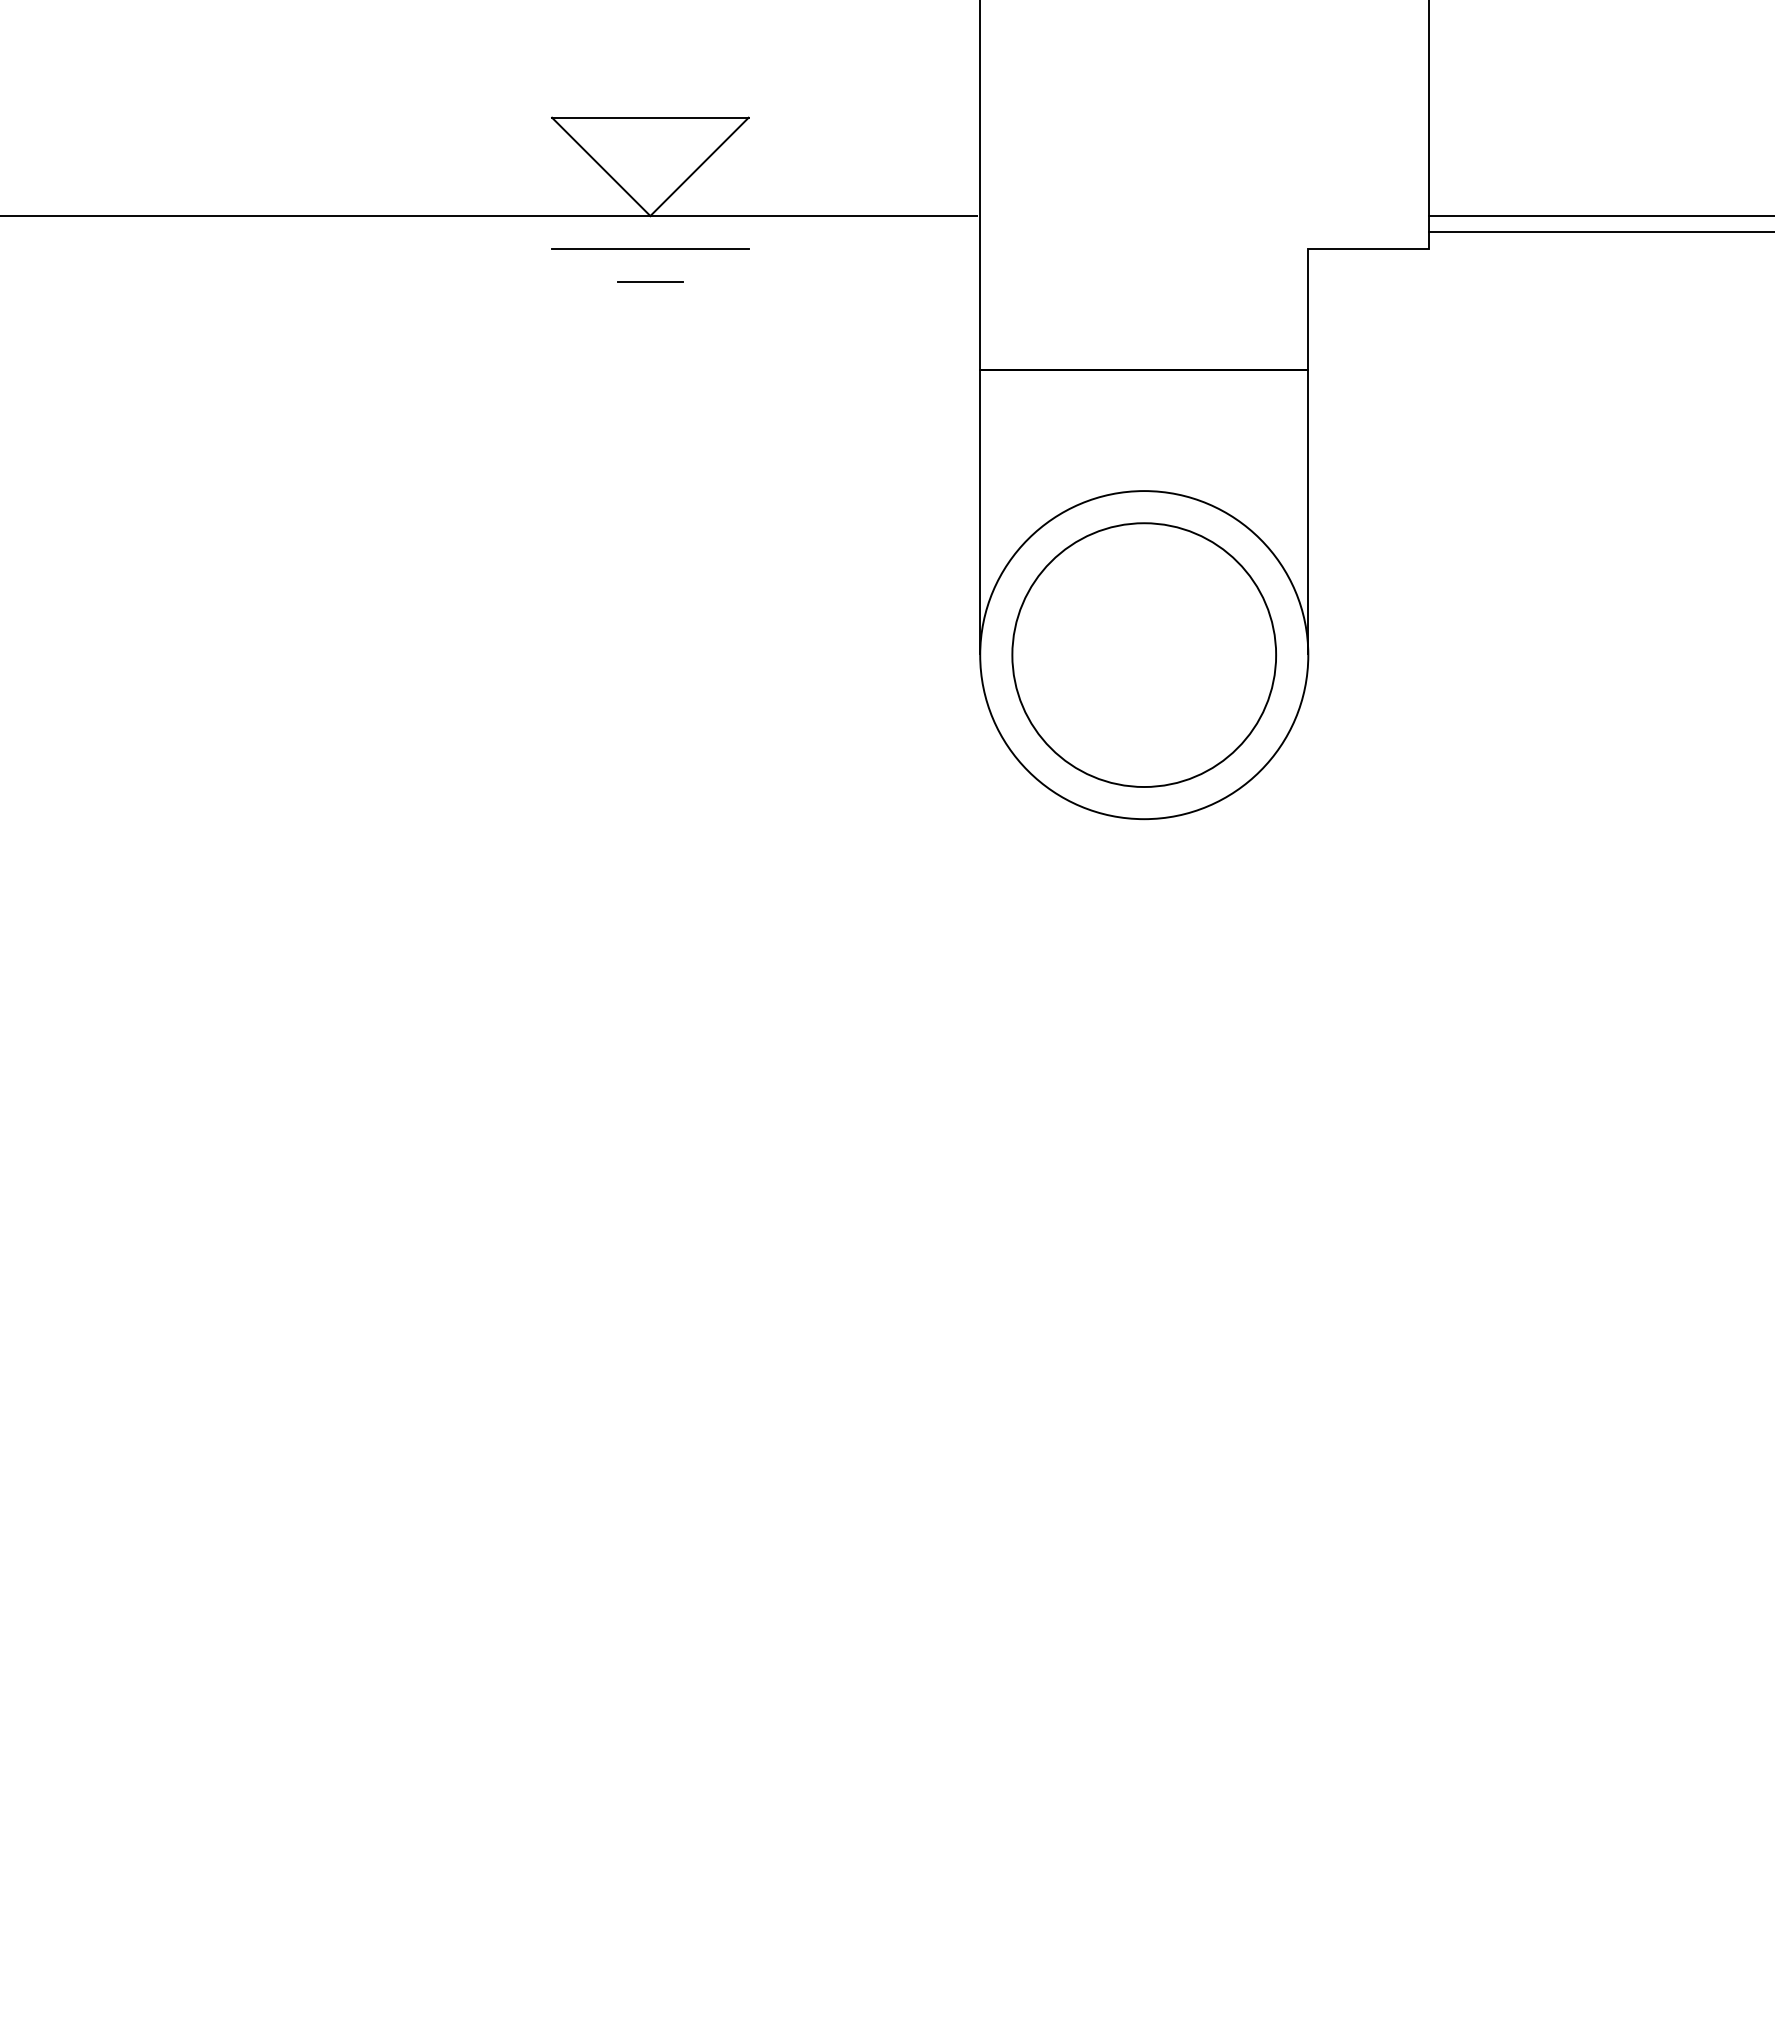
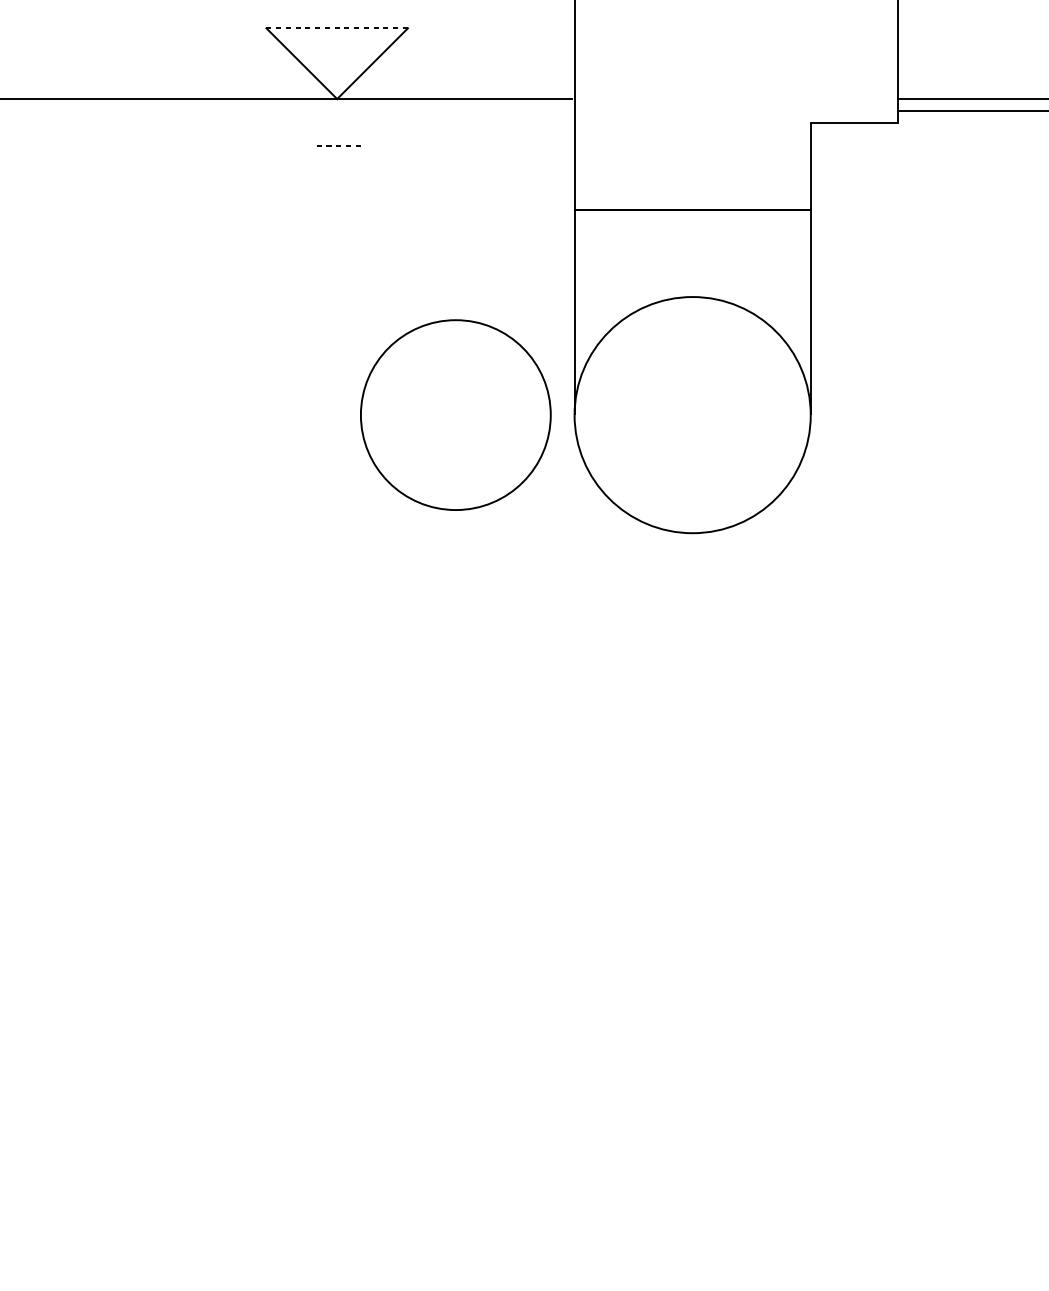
line: (649, 117) -> (336, 28), solid -> dashed
line: (650, 248) -> (337, 122), removed
line: (650, 281) -> (337, 146), solid -> dashed
circle: (1143, 654) -> (455, 414), moved

